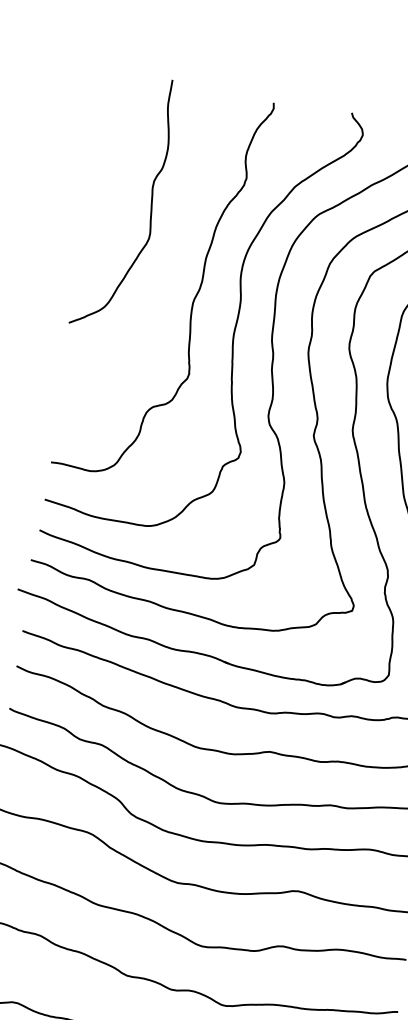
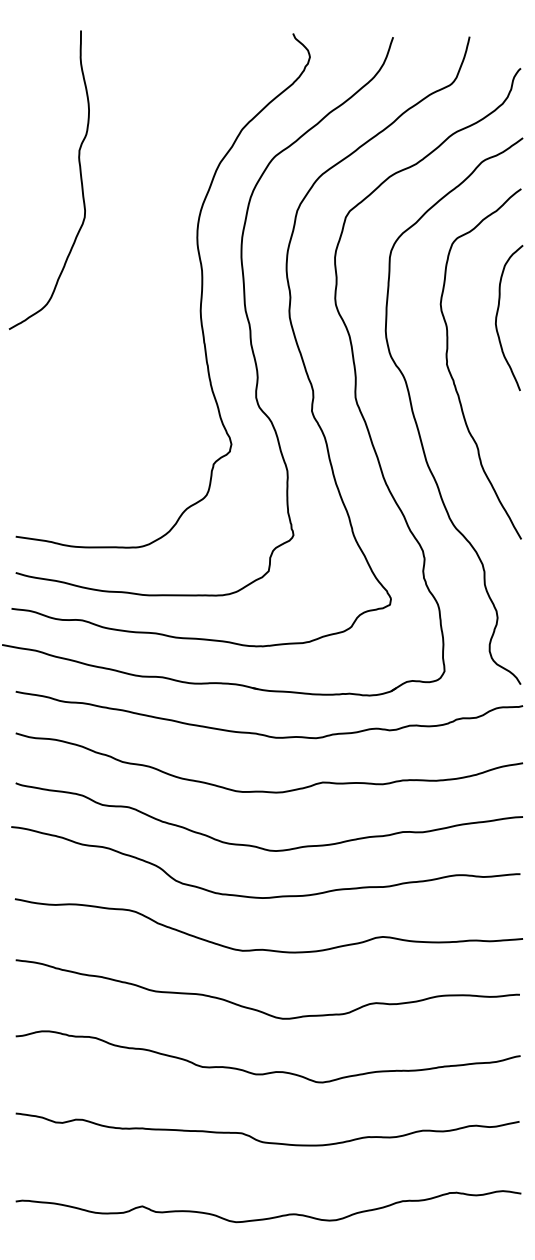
curve: (193, 298) -> (147, 277), removed

